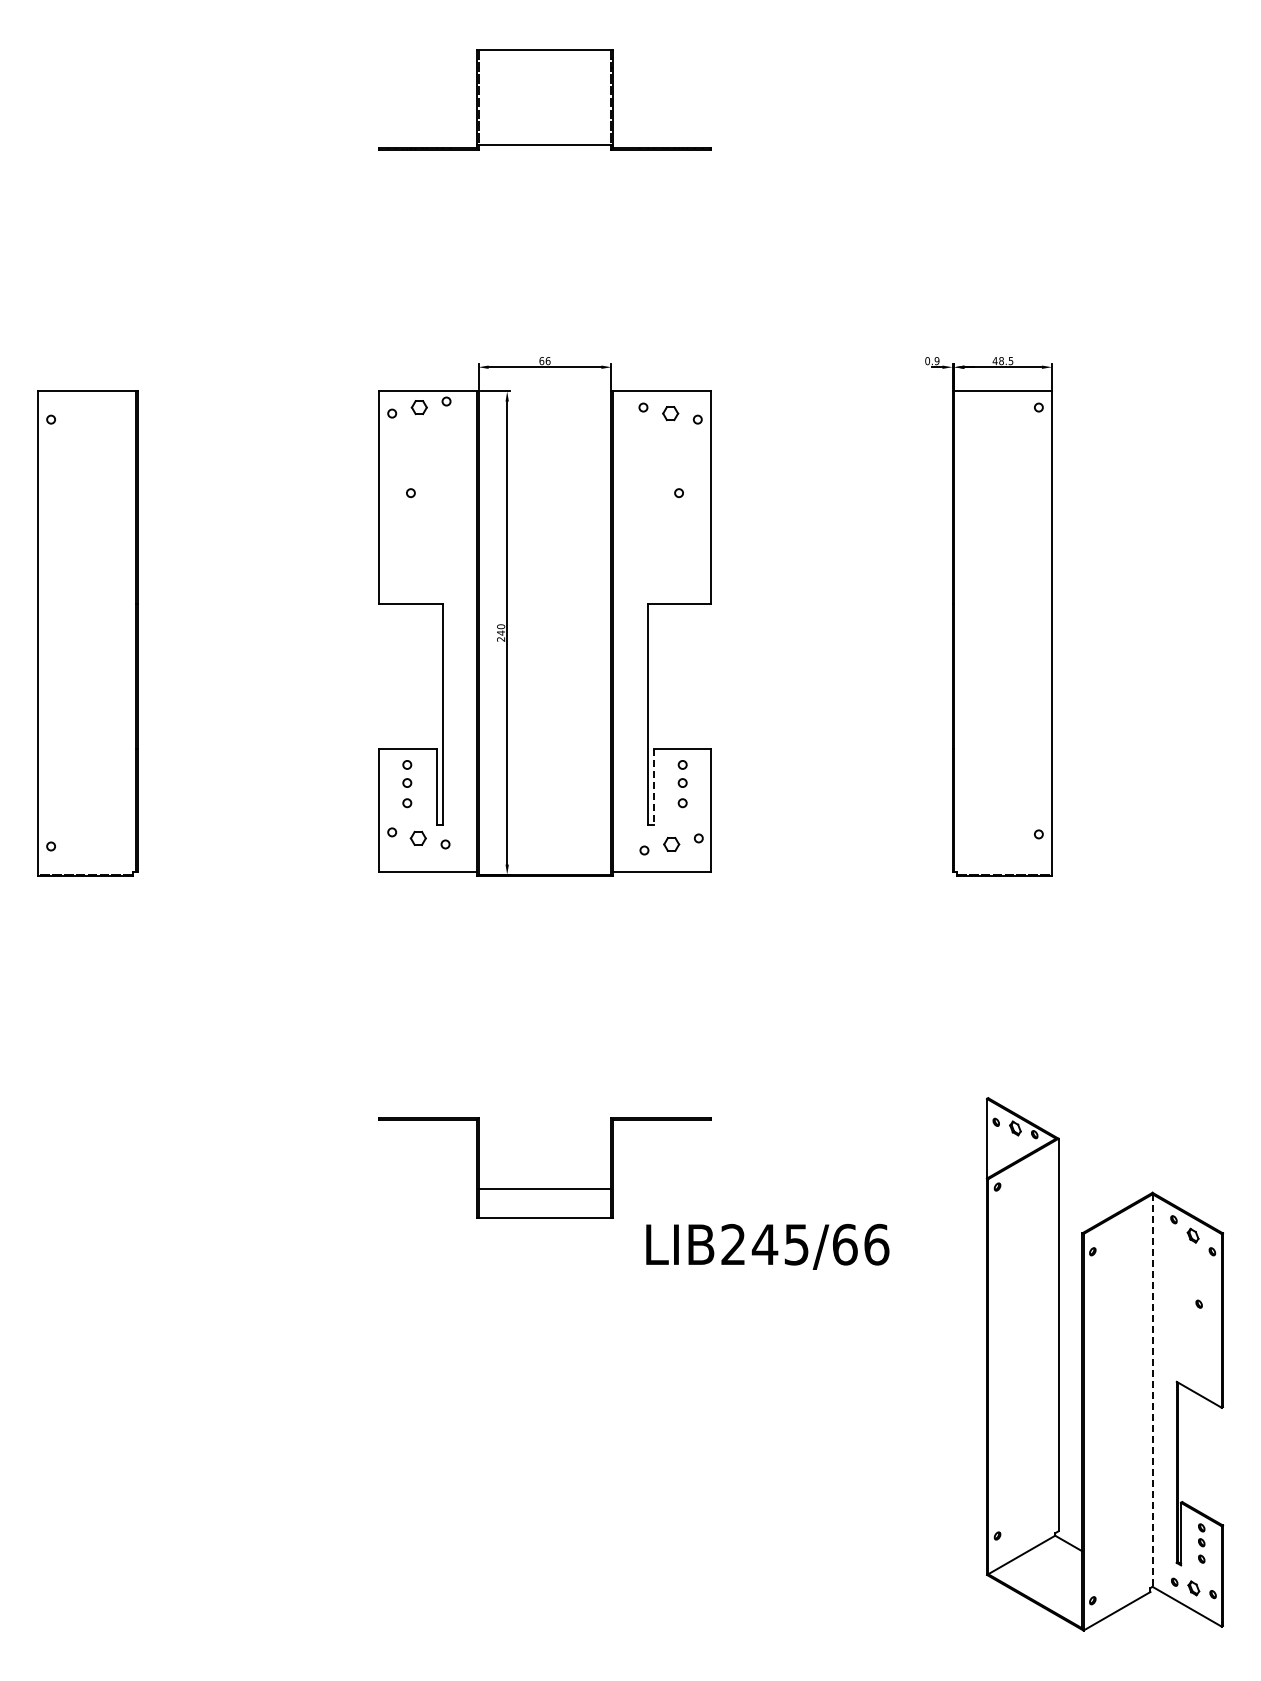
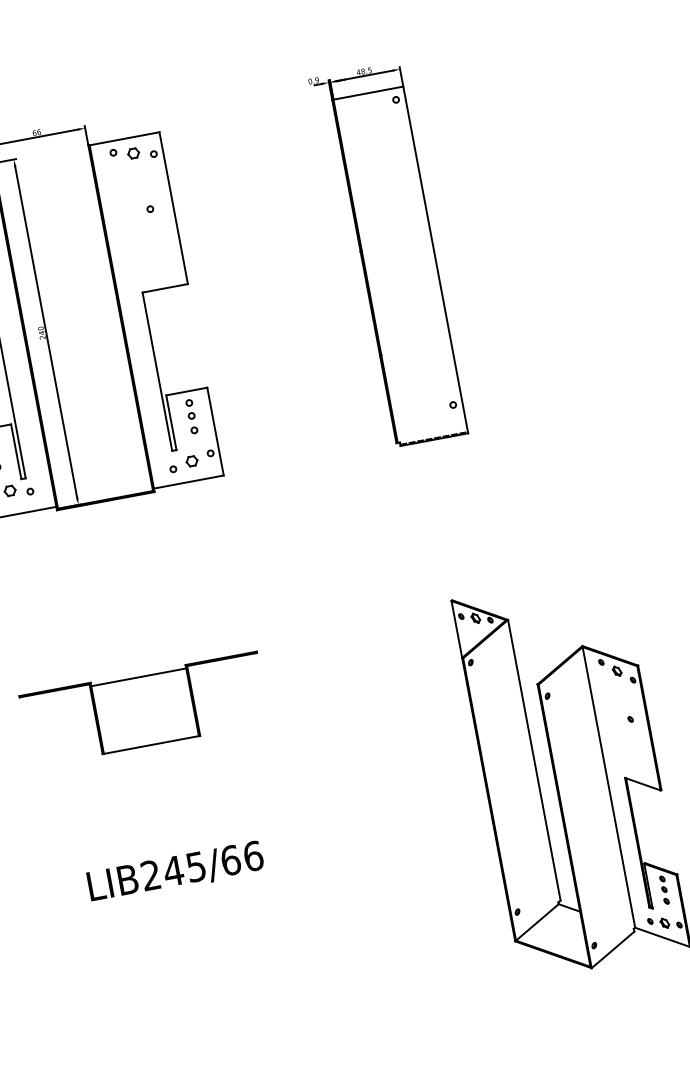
line: (653, 787) -> (171, 423), dashed -> solid
line: (544, 1188) -> (138, 677), moved
text: (767, 1246) -> (175, 872), moved
line: (1152, 1391) -> (608, 788), dashed -> solid

